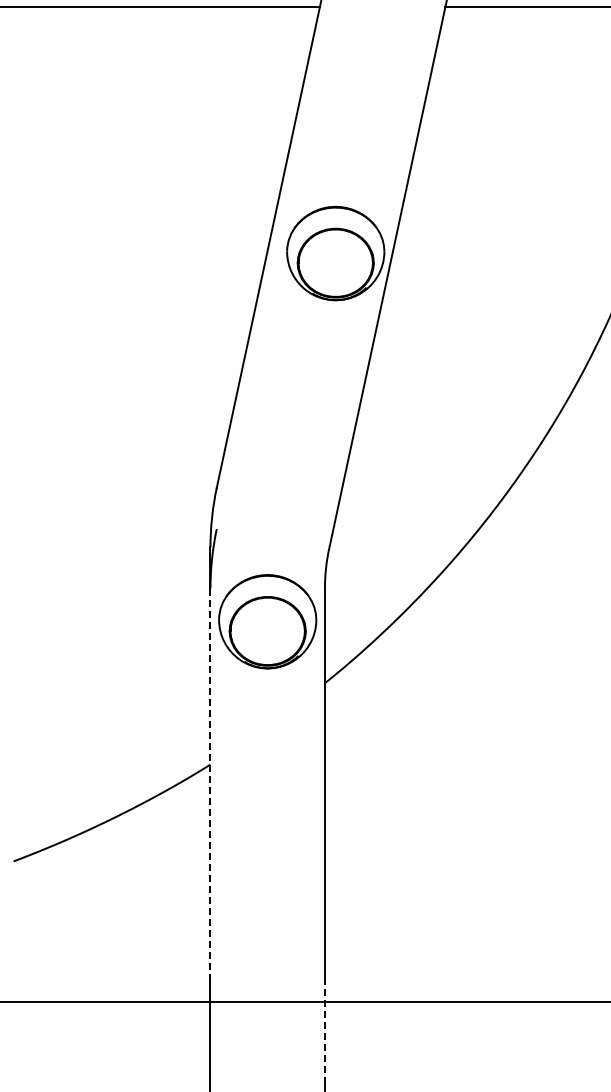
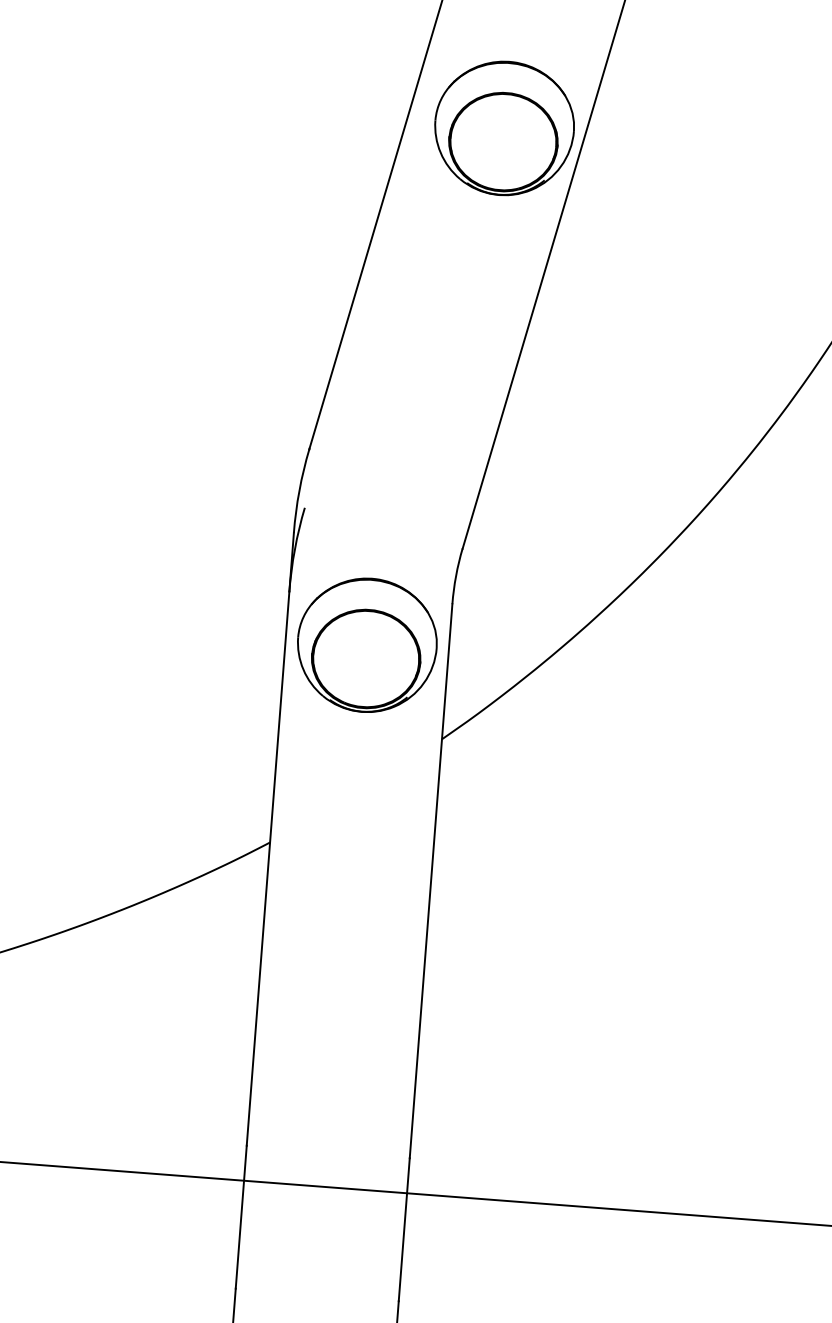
line: (210, 783) -> (268, 869), dashed -> solid
line: (324, 1028) -> (403, 1230), dashed -> solid

